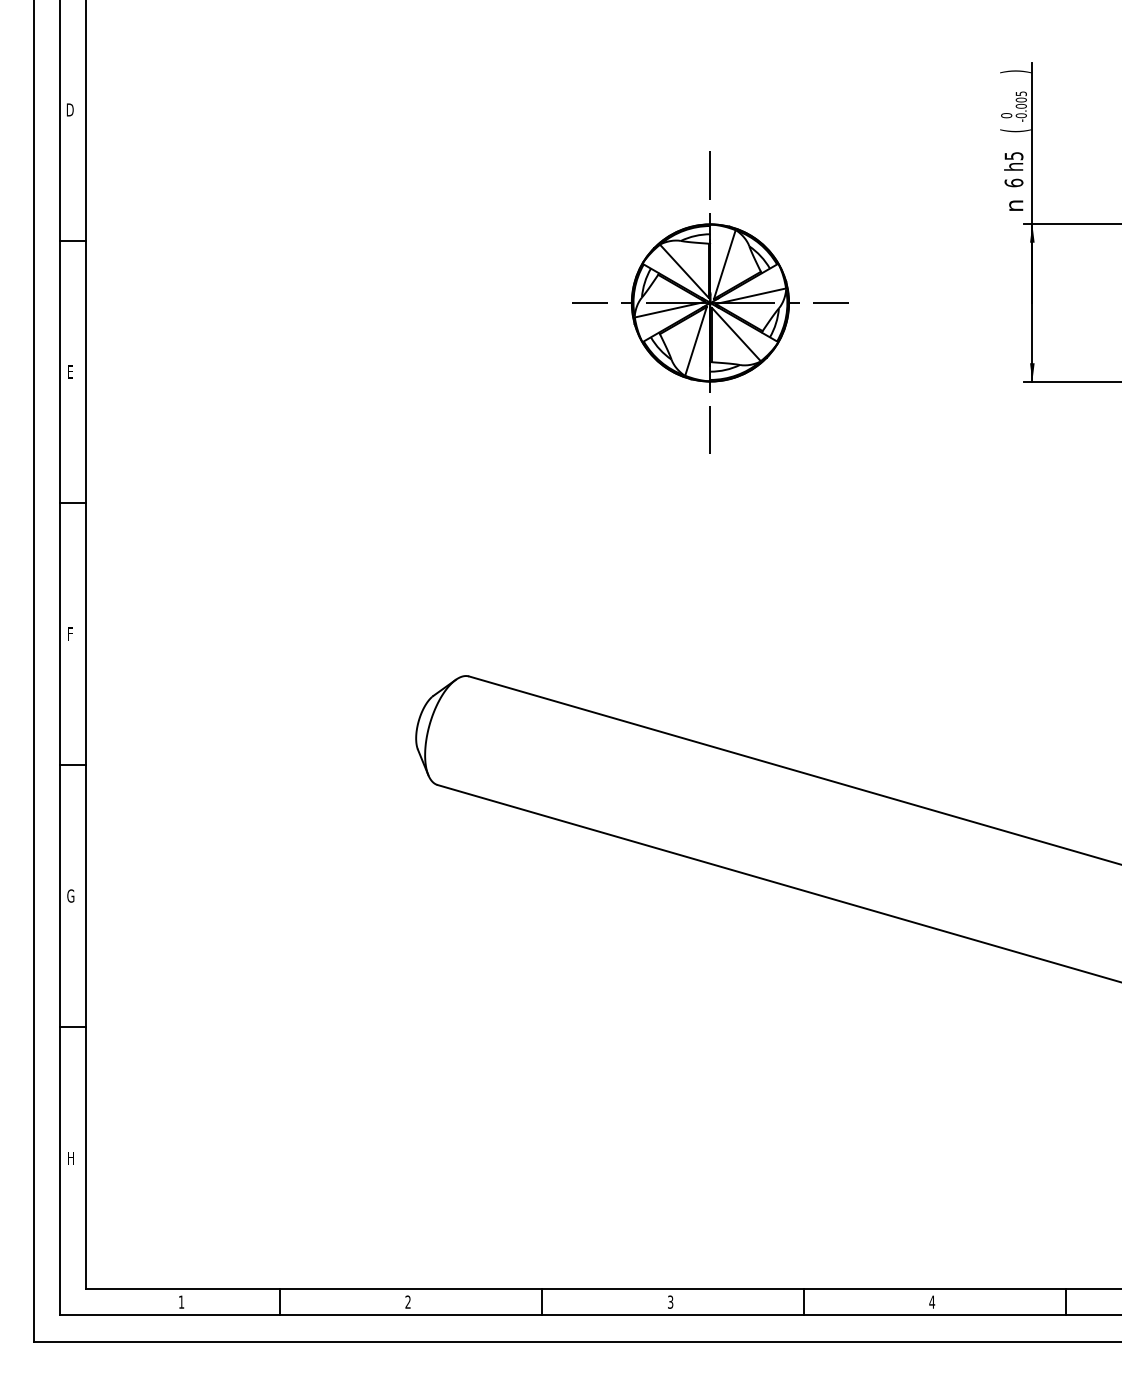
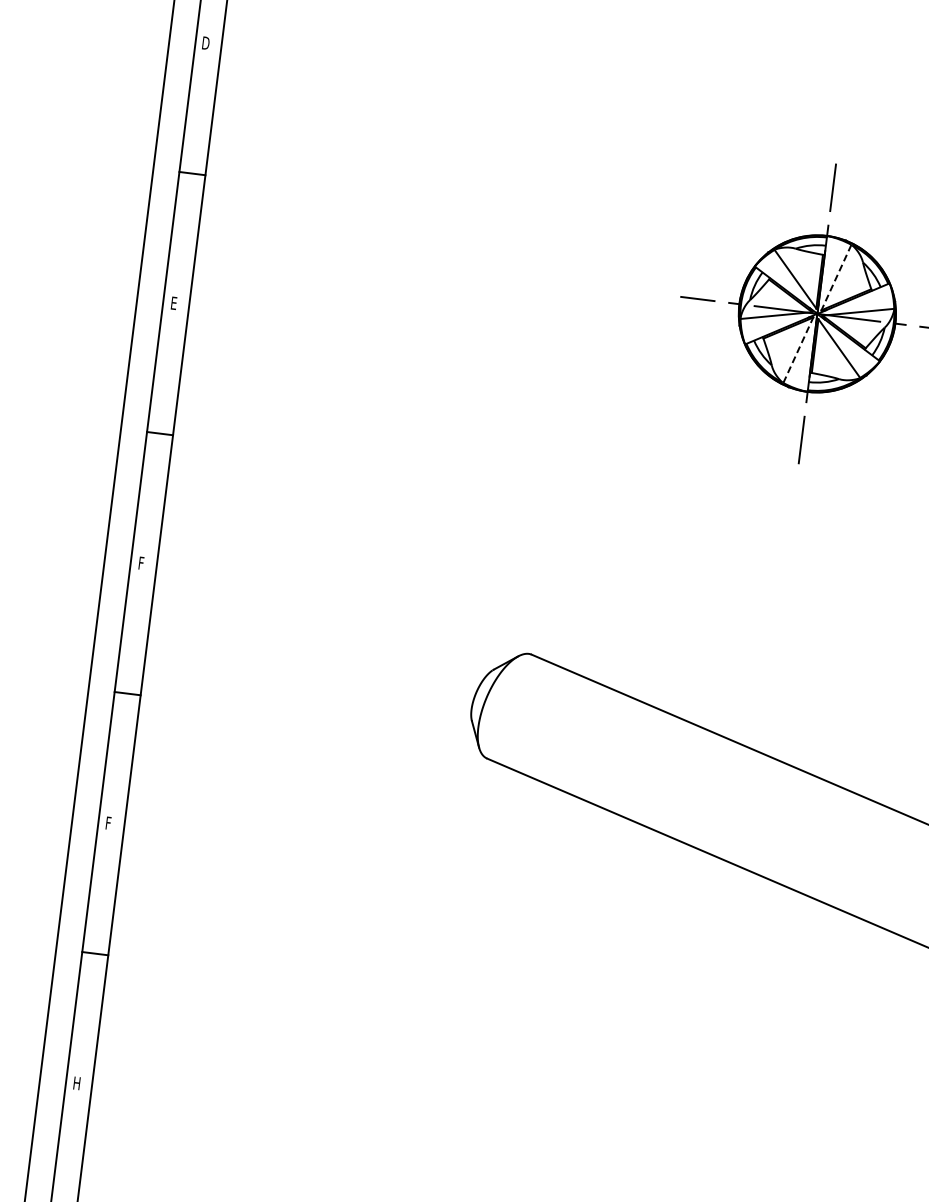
line: (724, 264) -> (836, 277), solid -> dashed
line: (696, 341) -> (798, 350), solid -> dashed
text: (70, 895) -> (109, 822), G -> F

